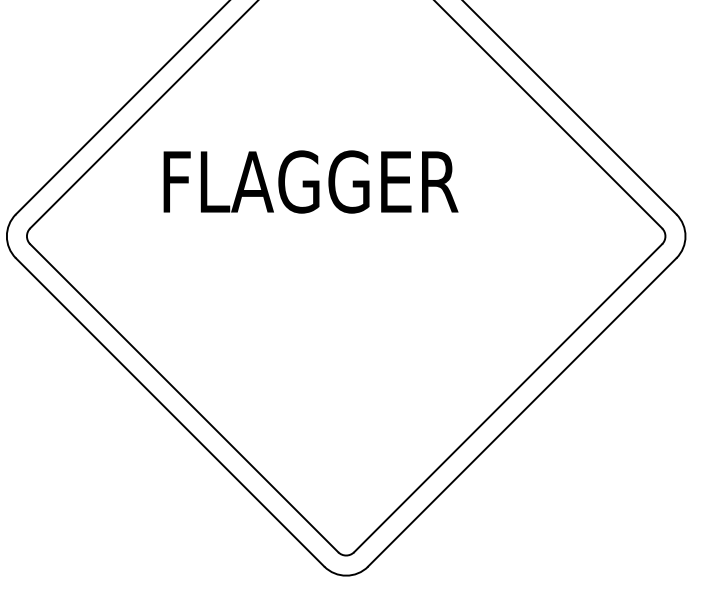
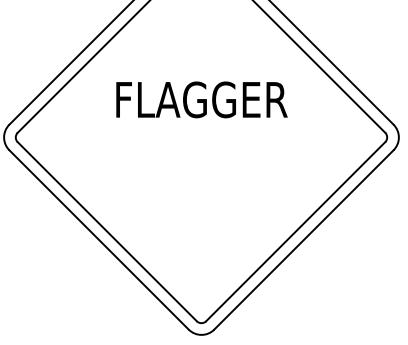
text: (310, 181) -> (201, 99), moved

